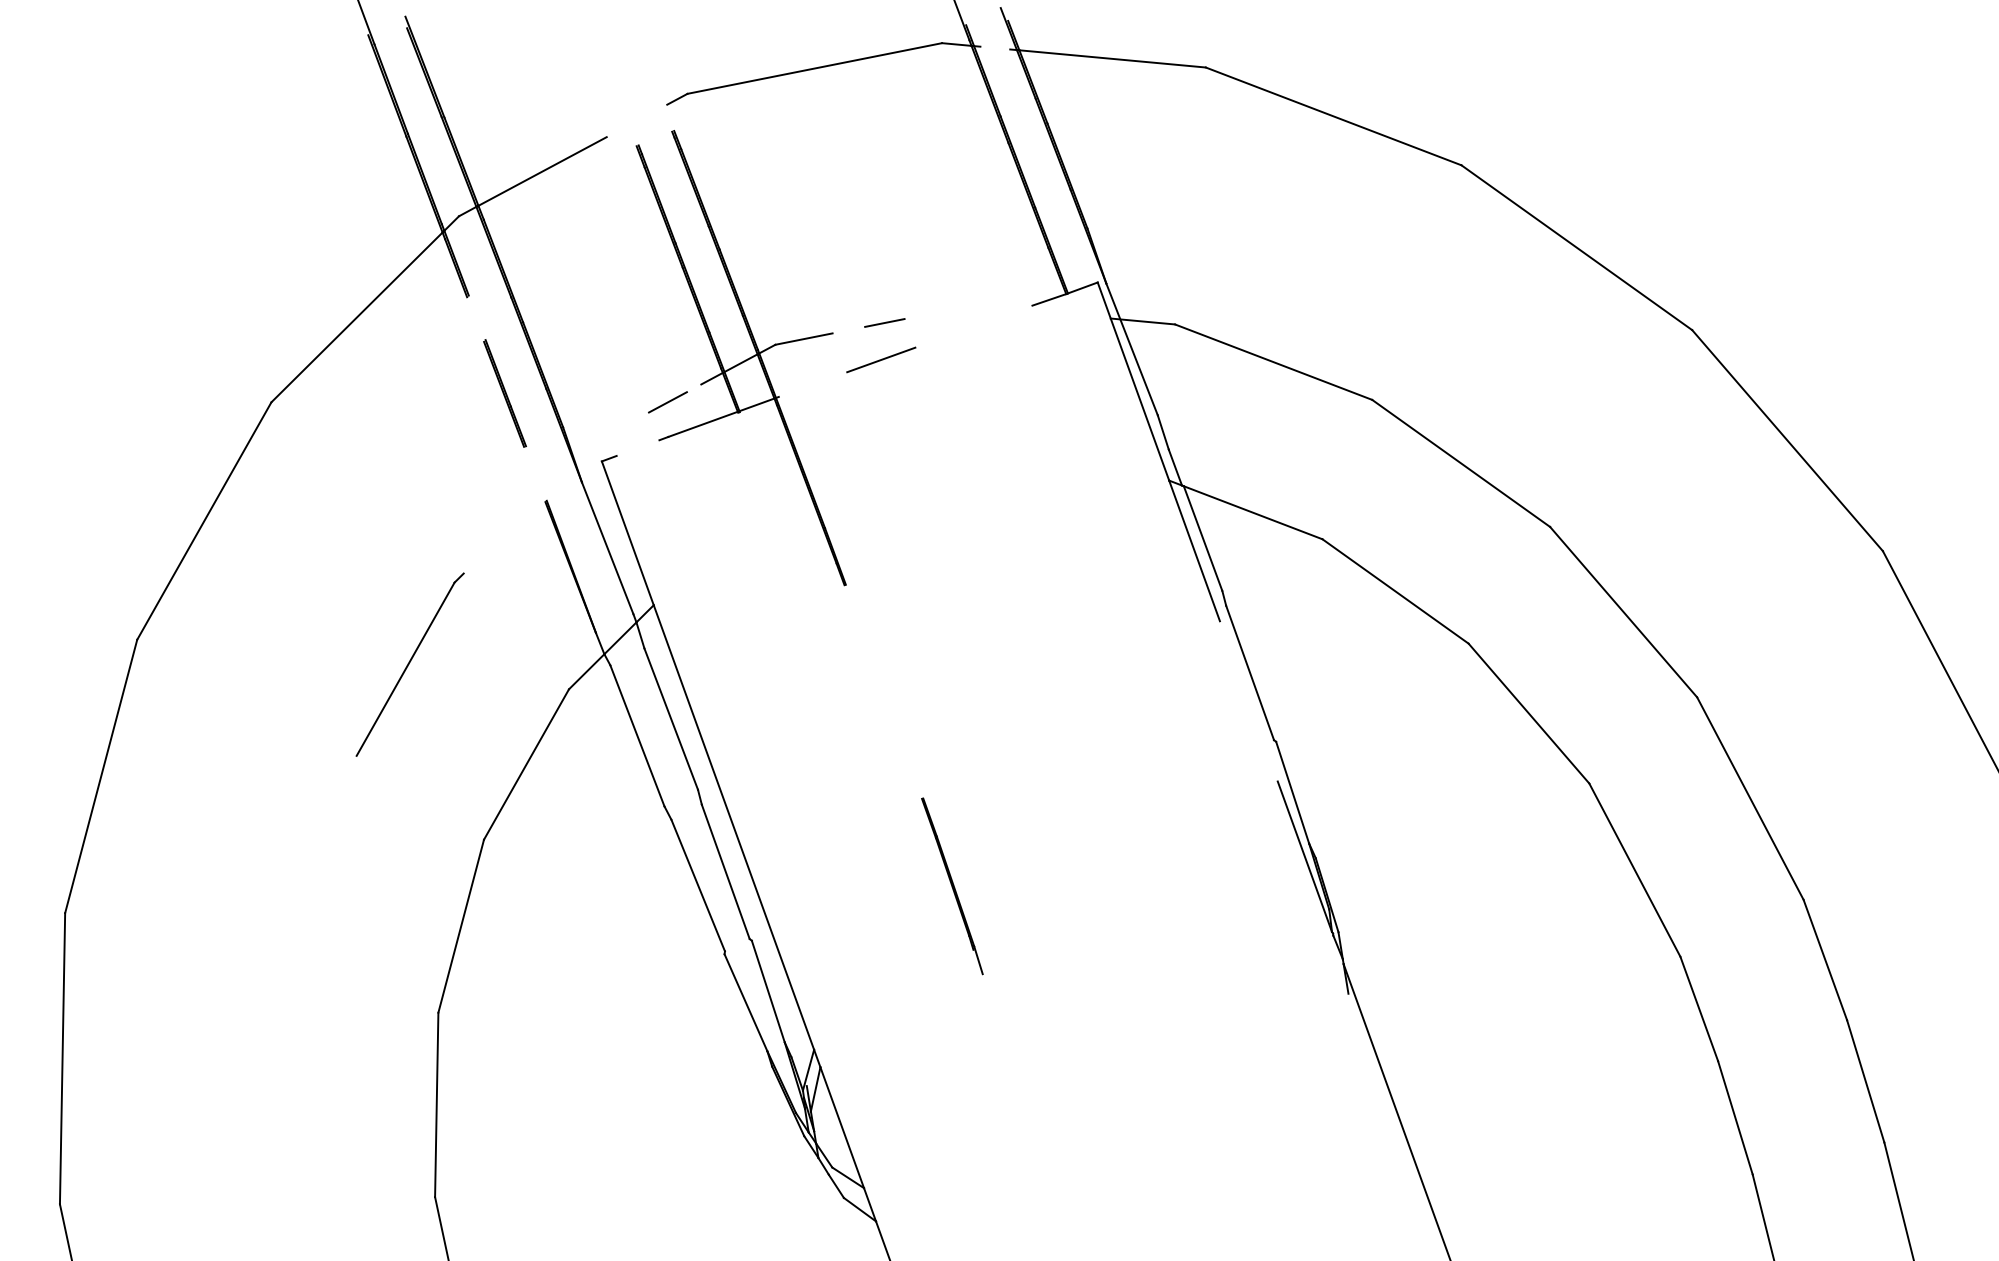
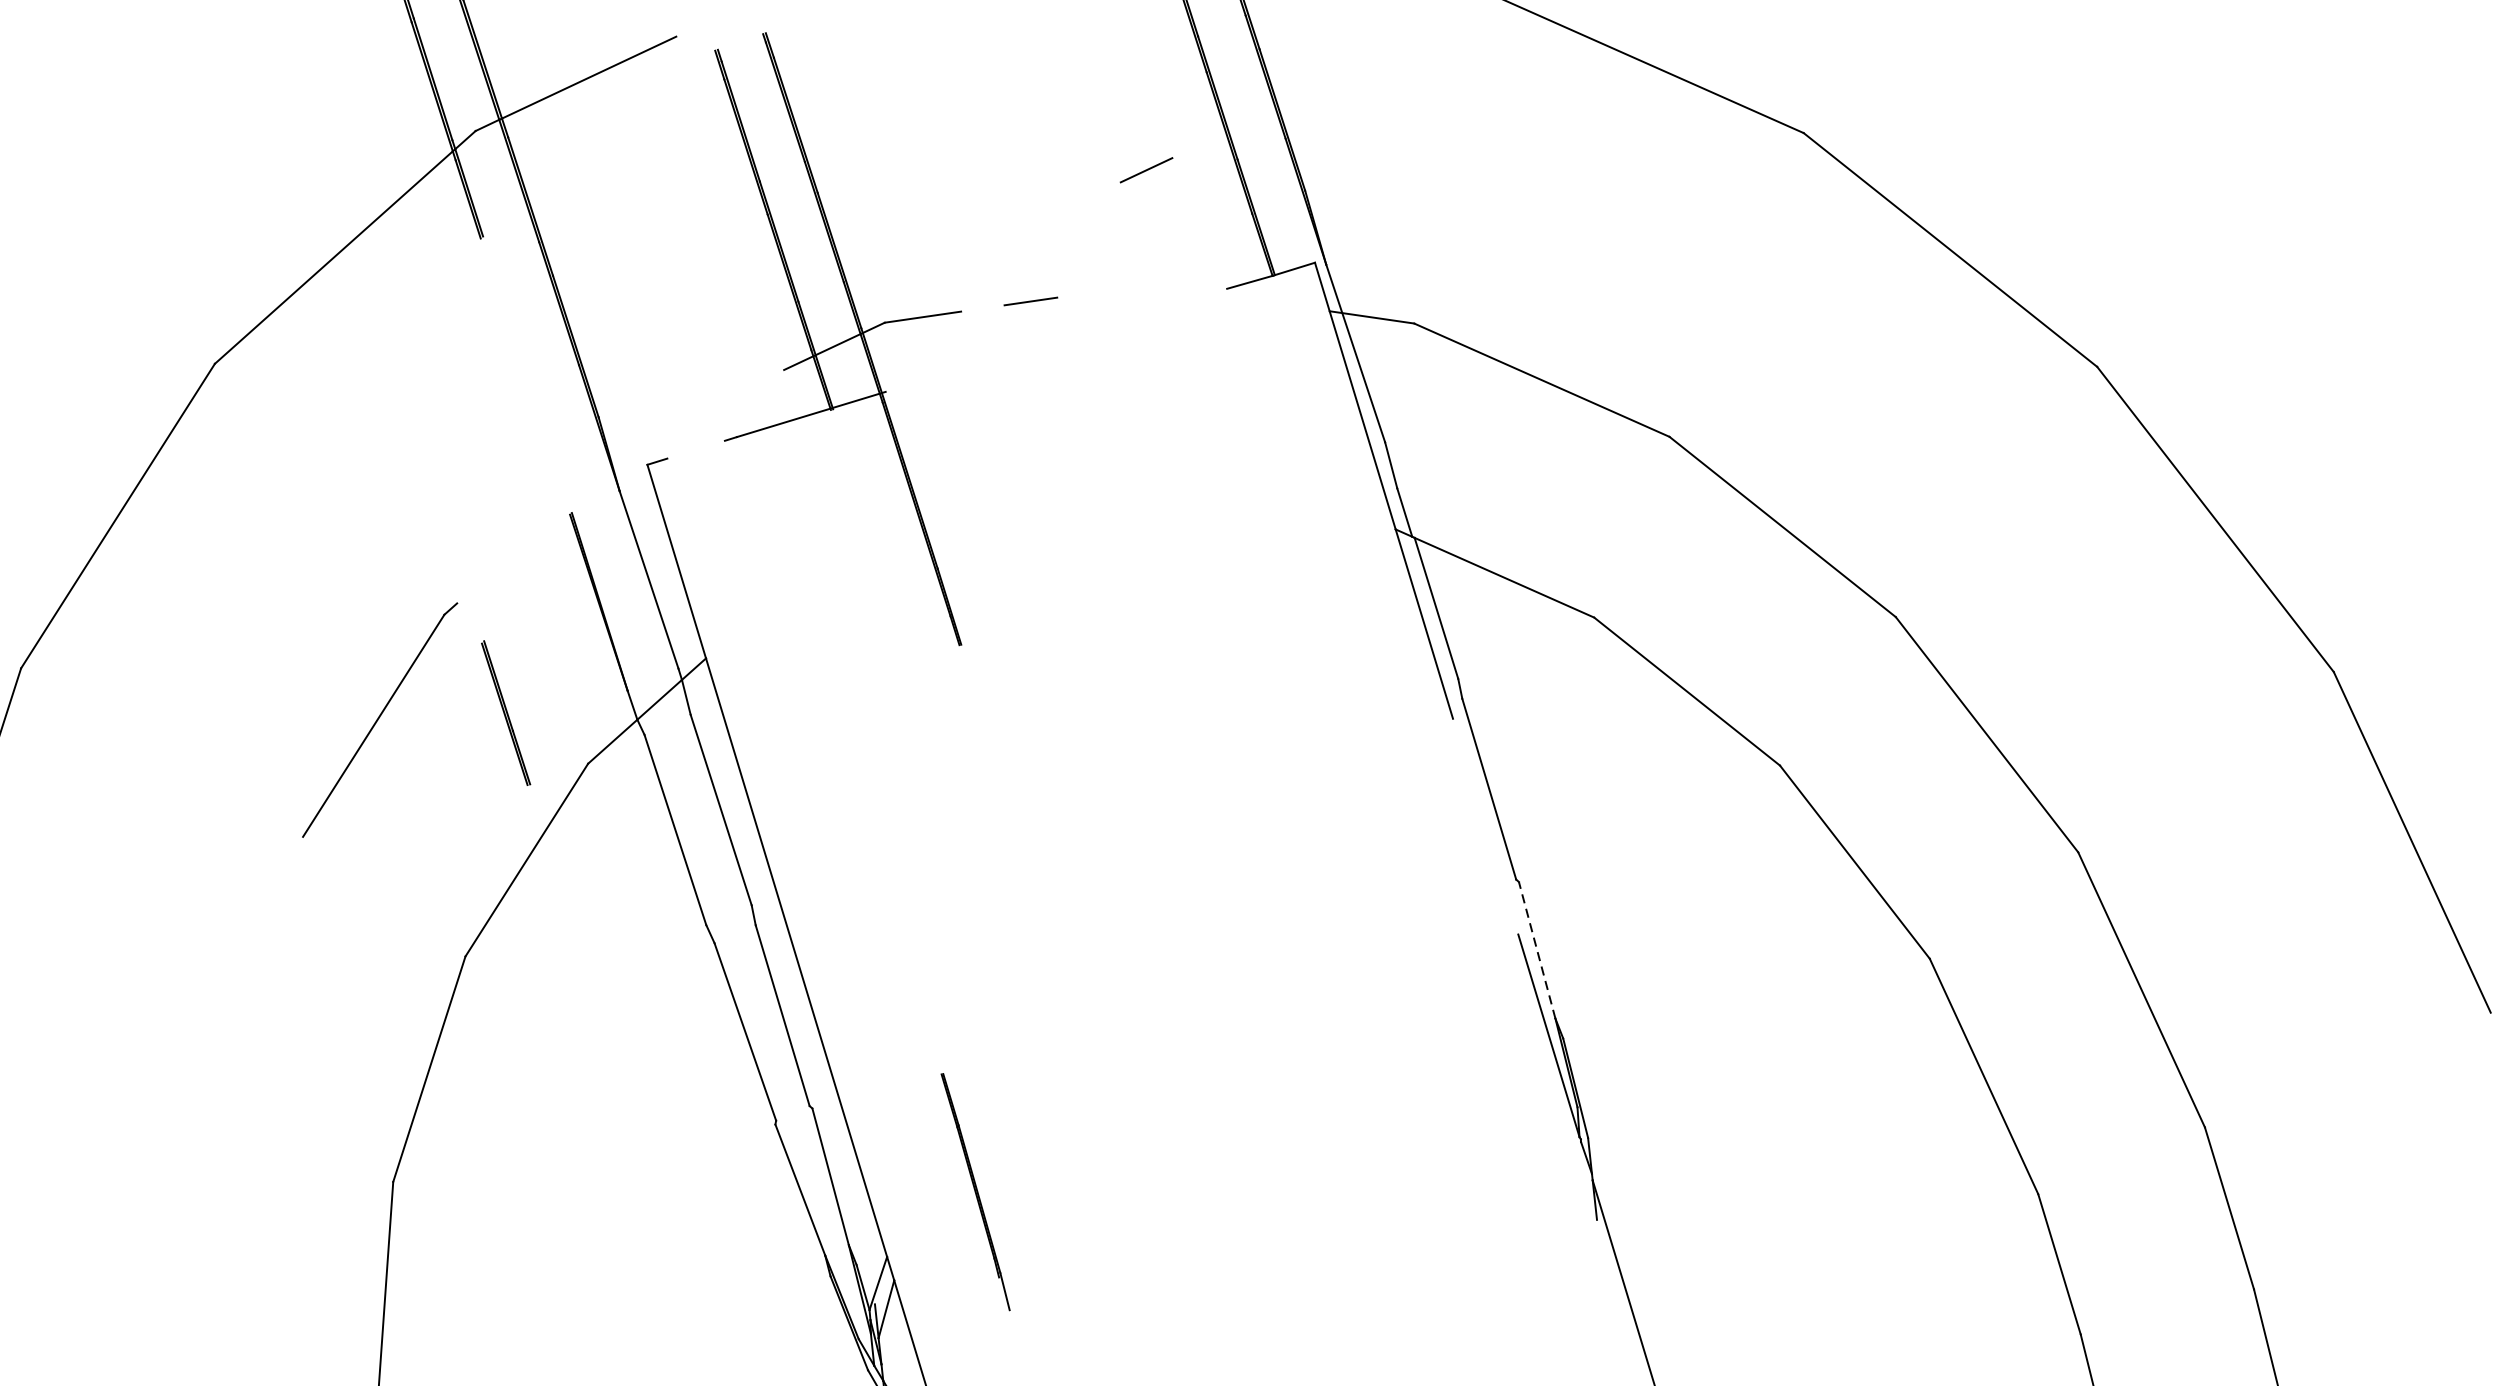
line: (881, 359) -> (1023, 349), removed
part: (504, 393) -> (505, 713), moved
line: (667, 402) -> (1145, 170), moved
line: (1292, 792) -> (1537, 950), solid -> dashed
line: (952, 886) -> (975, 1192), moved

